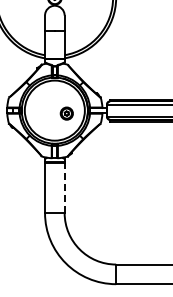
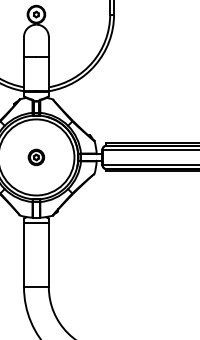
part: (66, 113) -> (35, 157), moved
line: (64, 187) -> (48, 254), dashed -> solid

